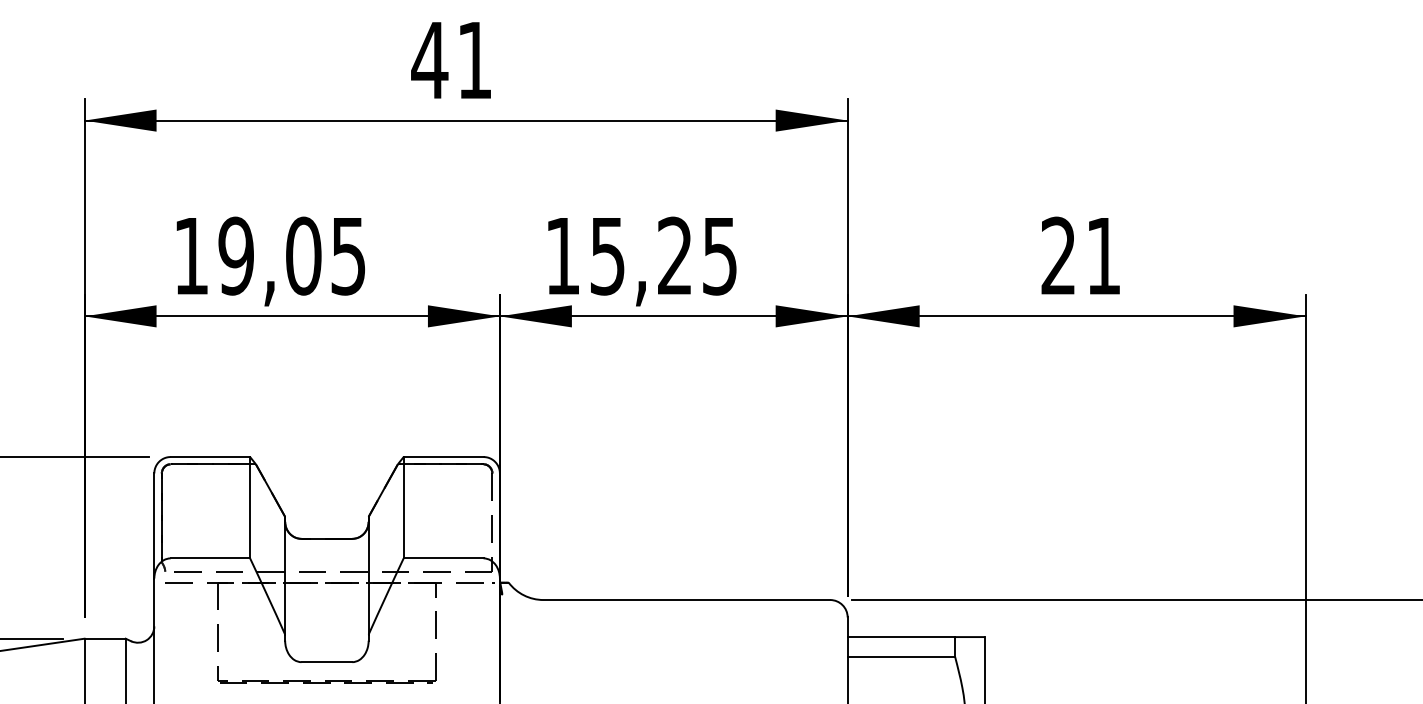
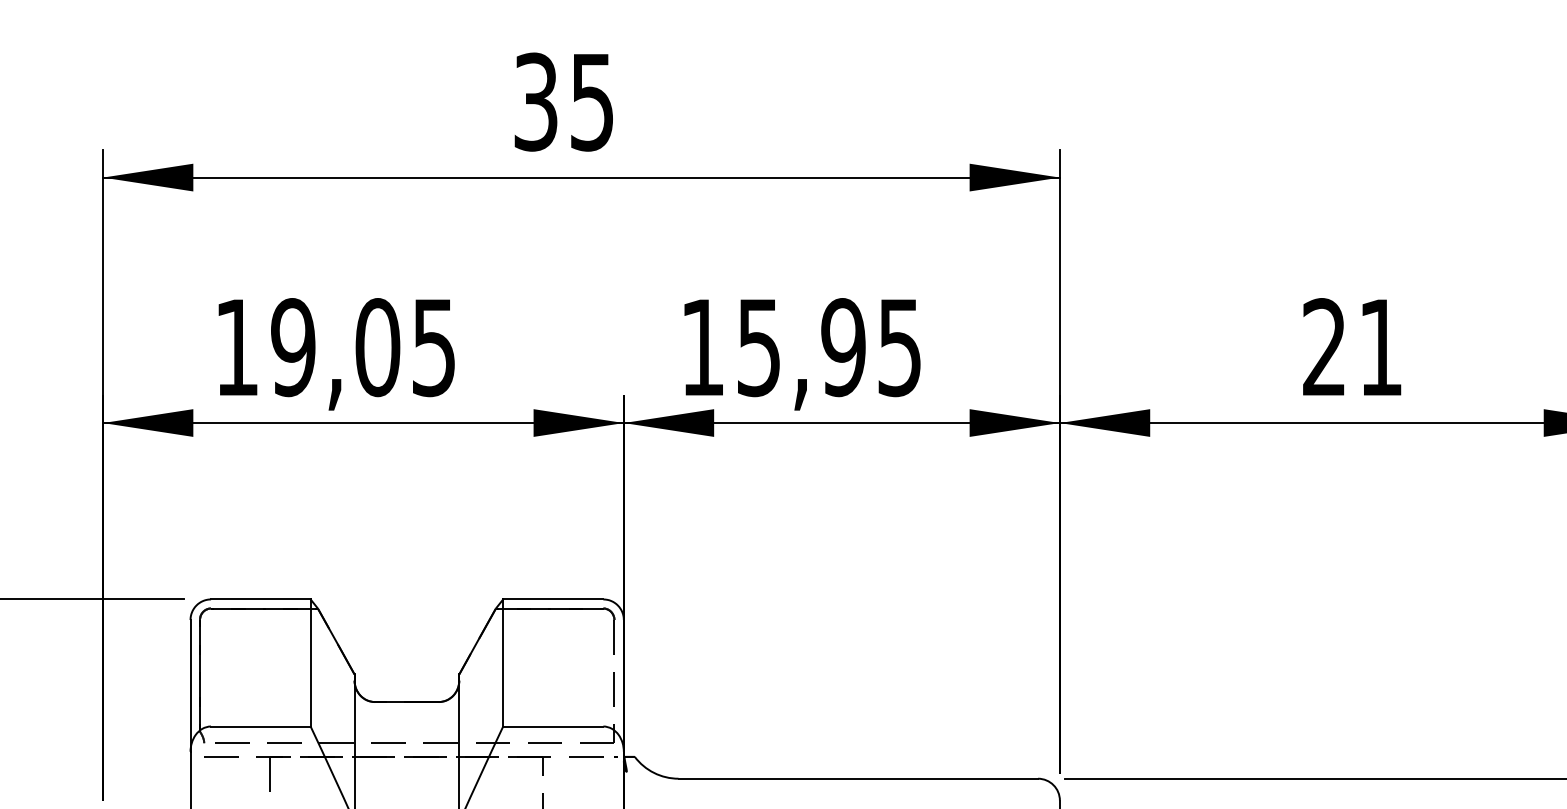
text: (451, 59) -> (563, 100), 41 -> 35
text: (674, 255) -> (842, 346), 15,25 -> 15,95

